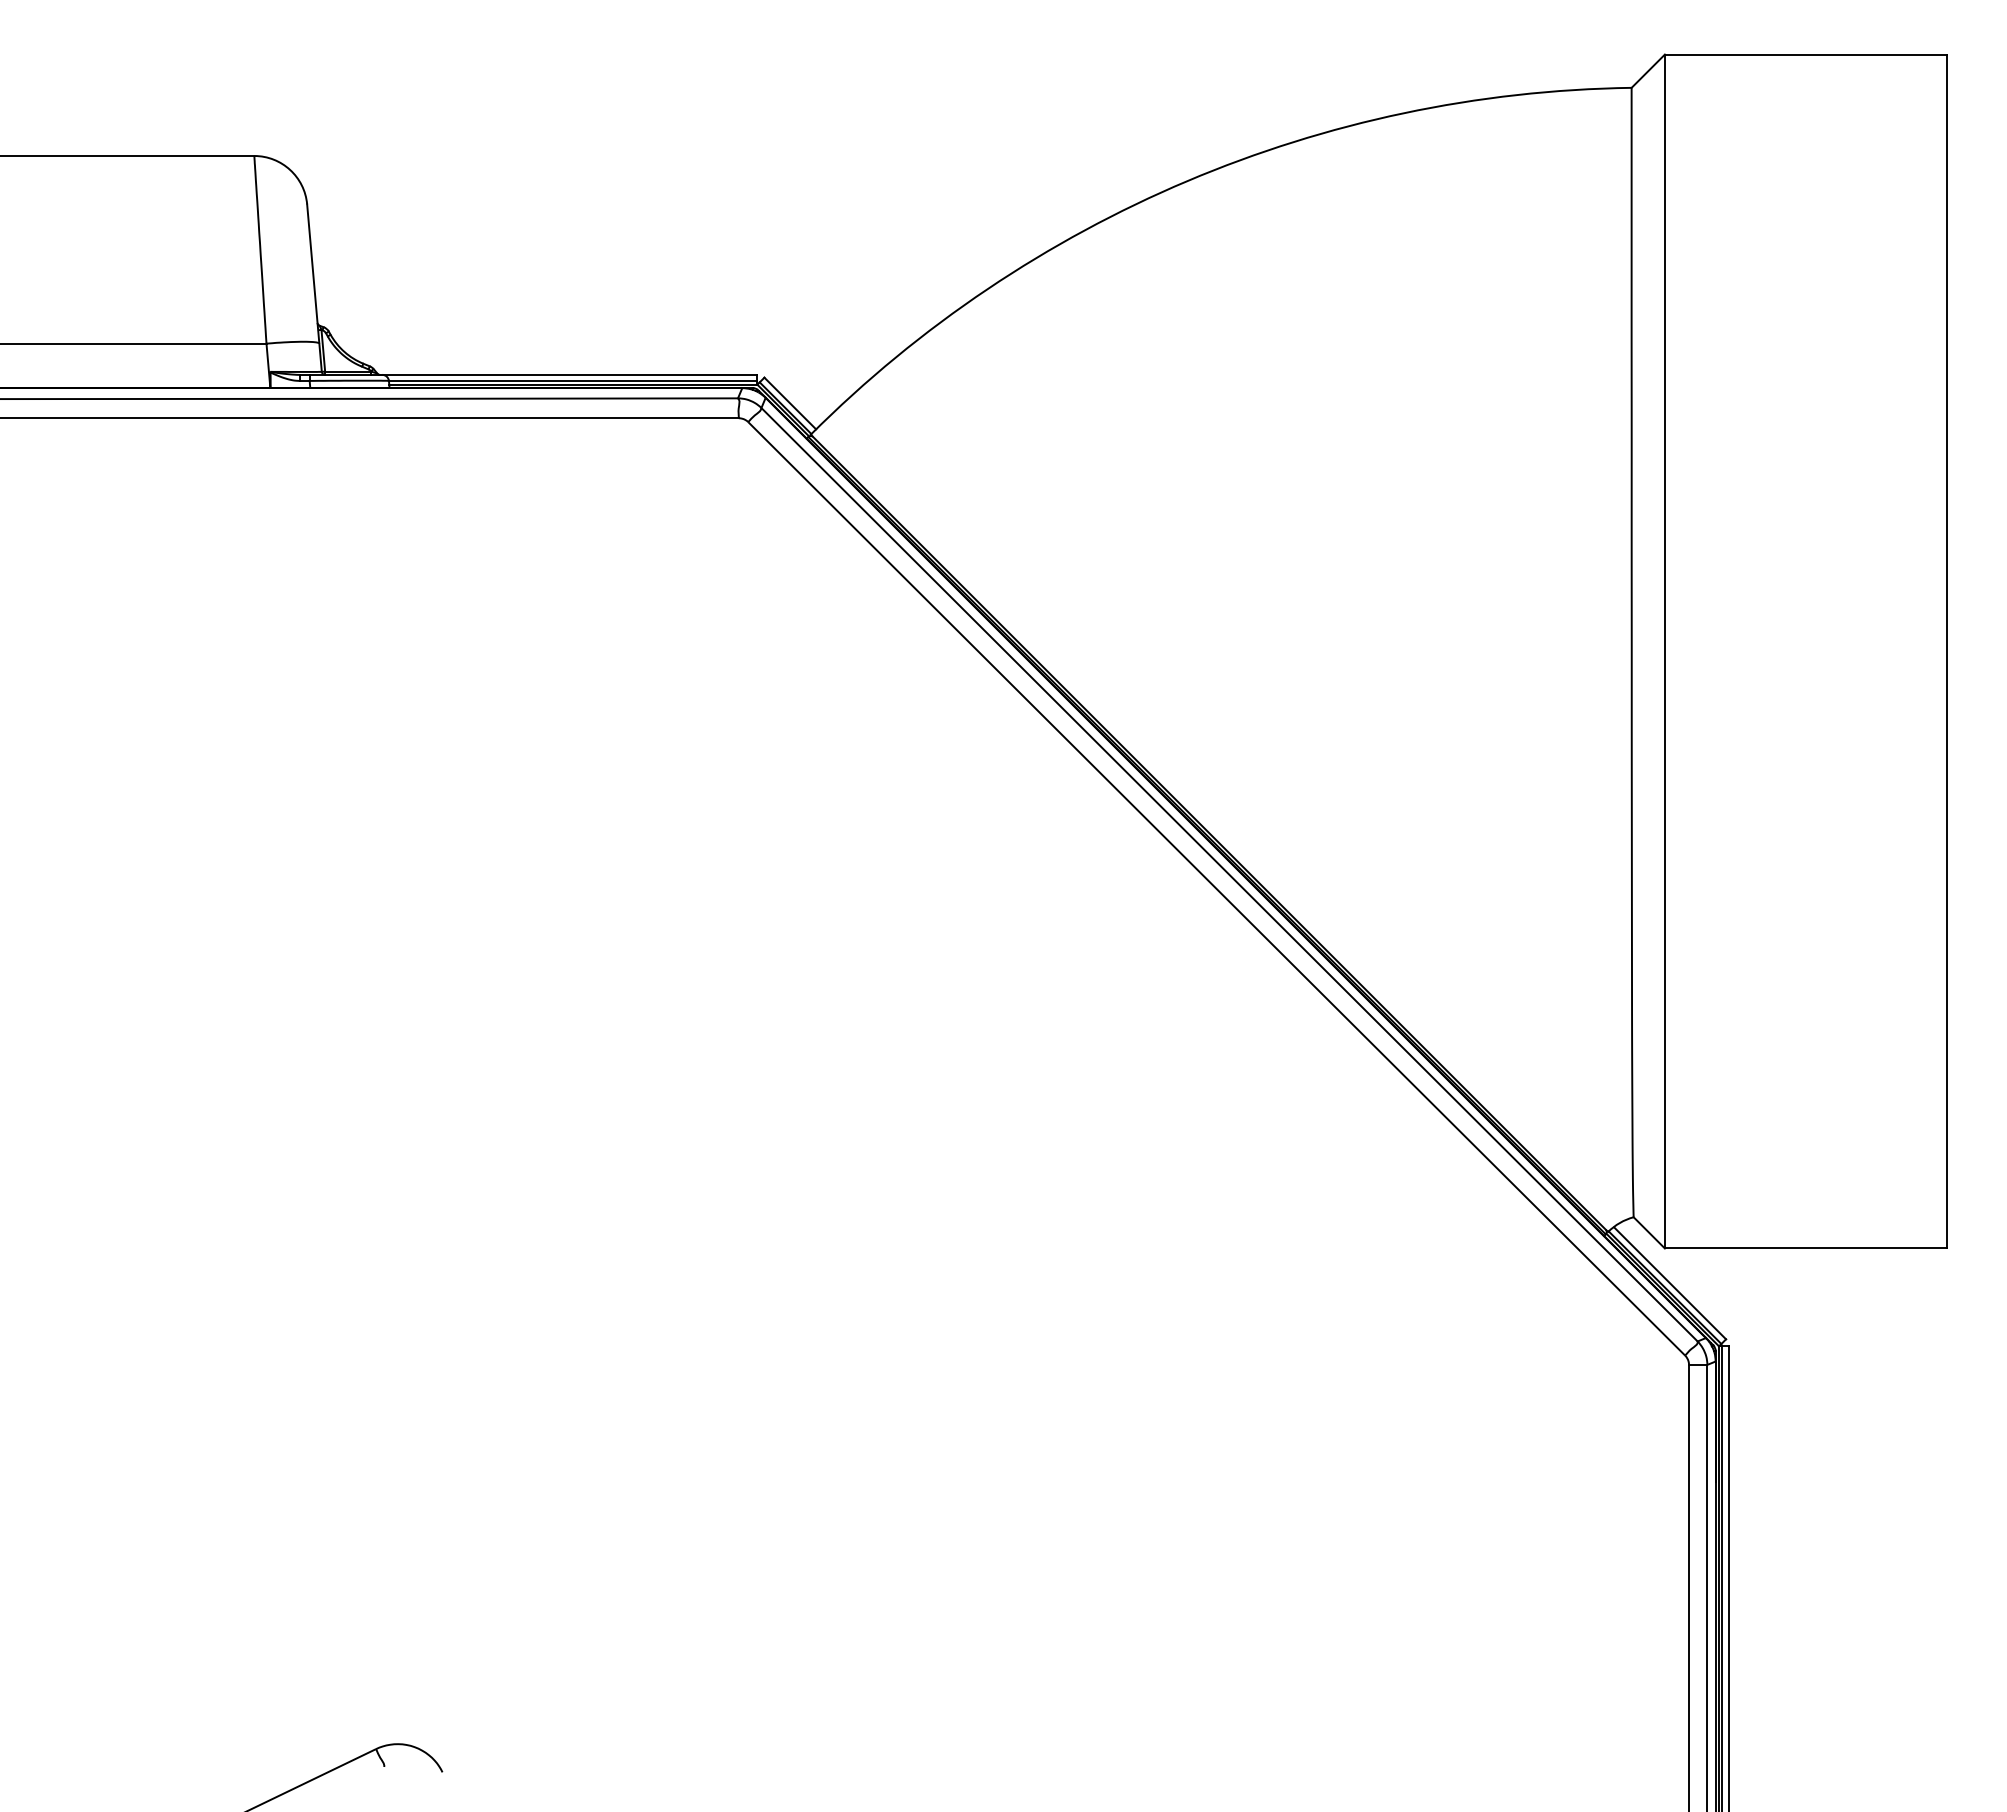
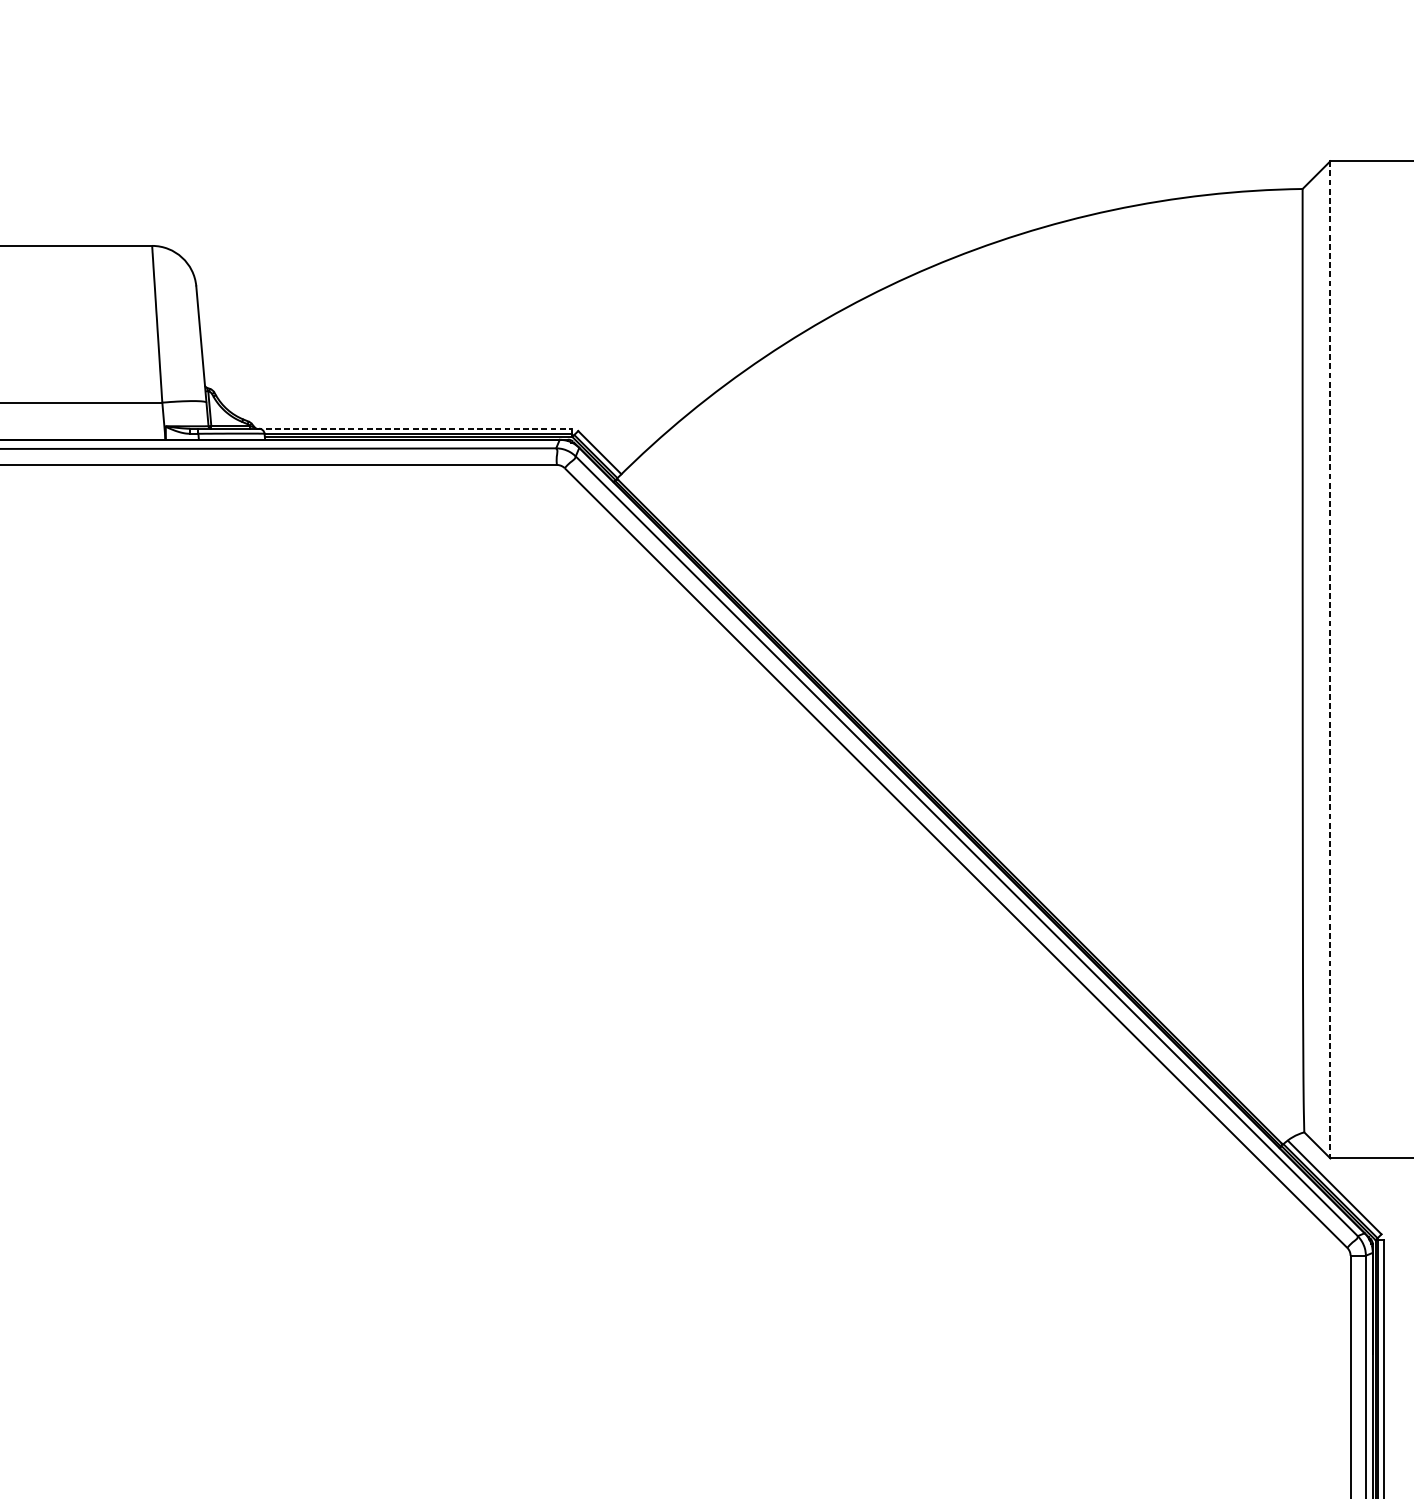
line: (568, 374) -> (414, 428), solid -> dashed
line: (1664, 651) -> (1330, 659), solid -> dashed

